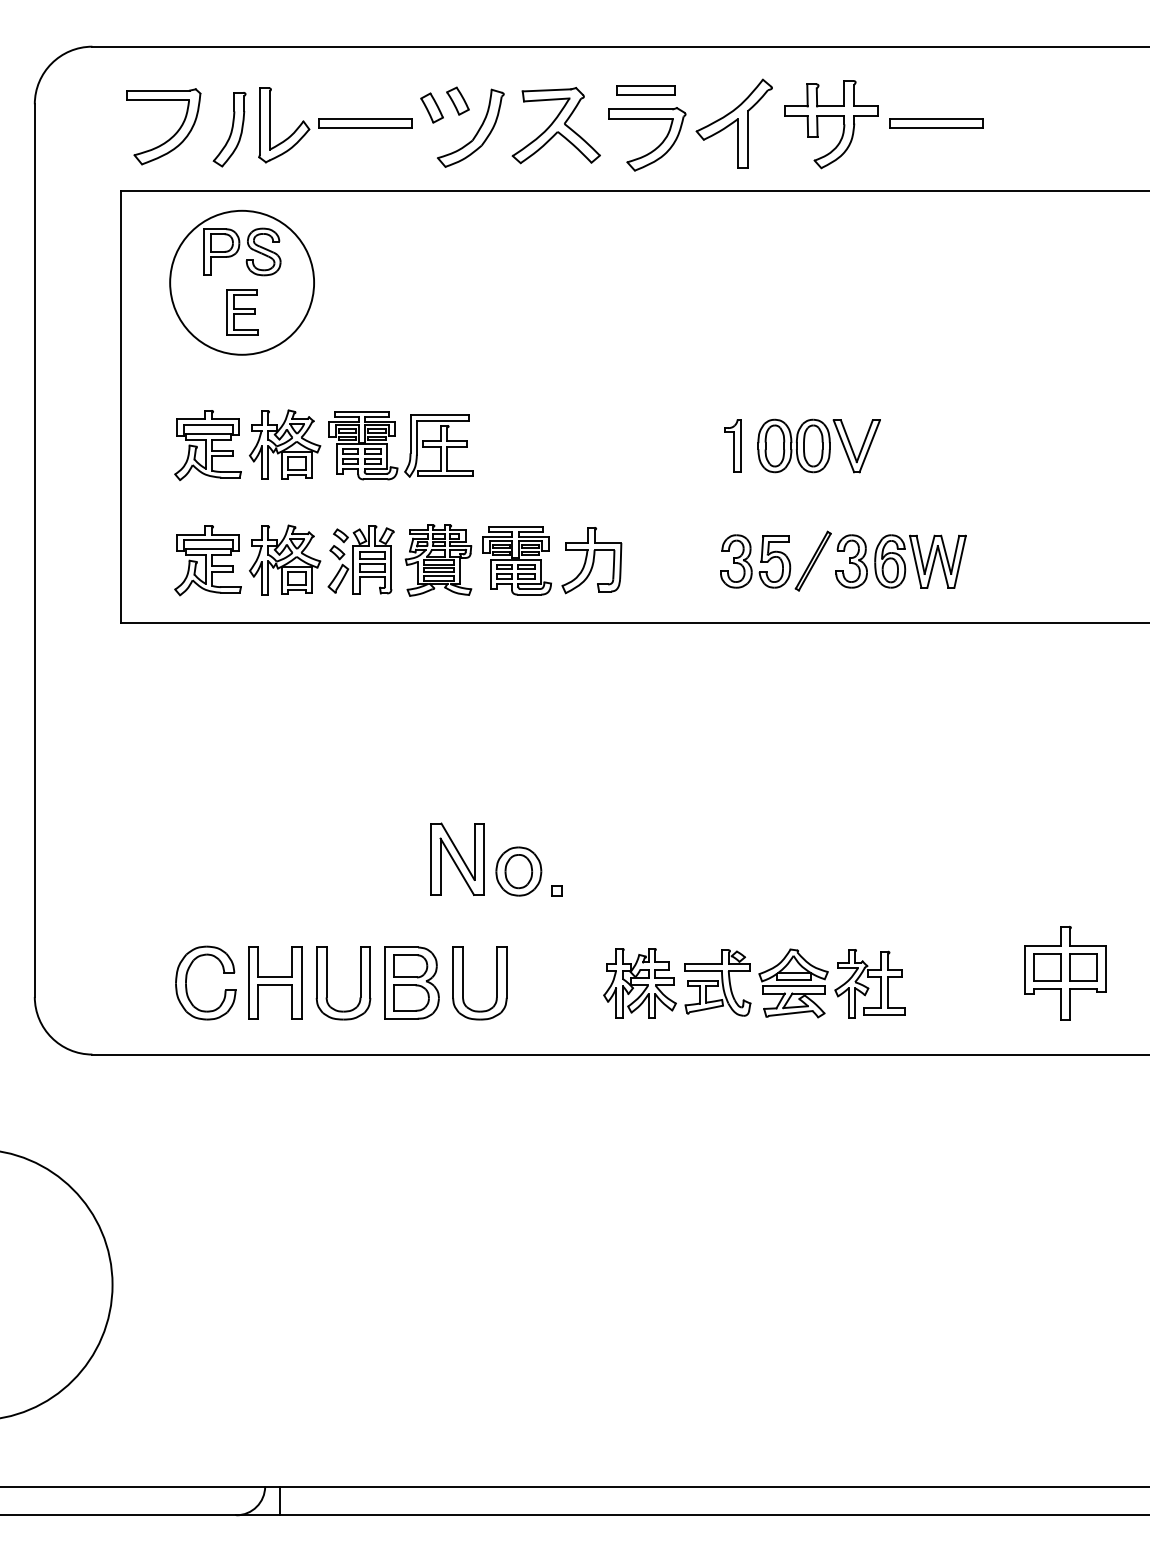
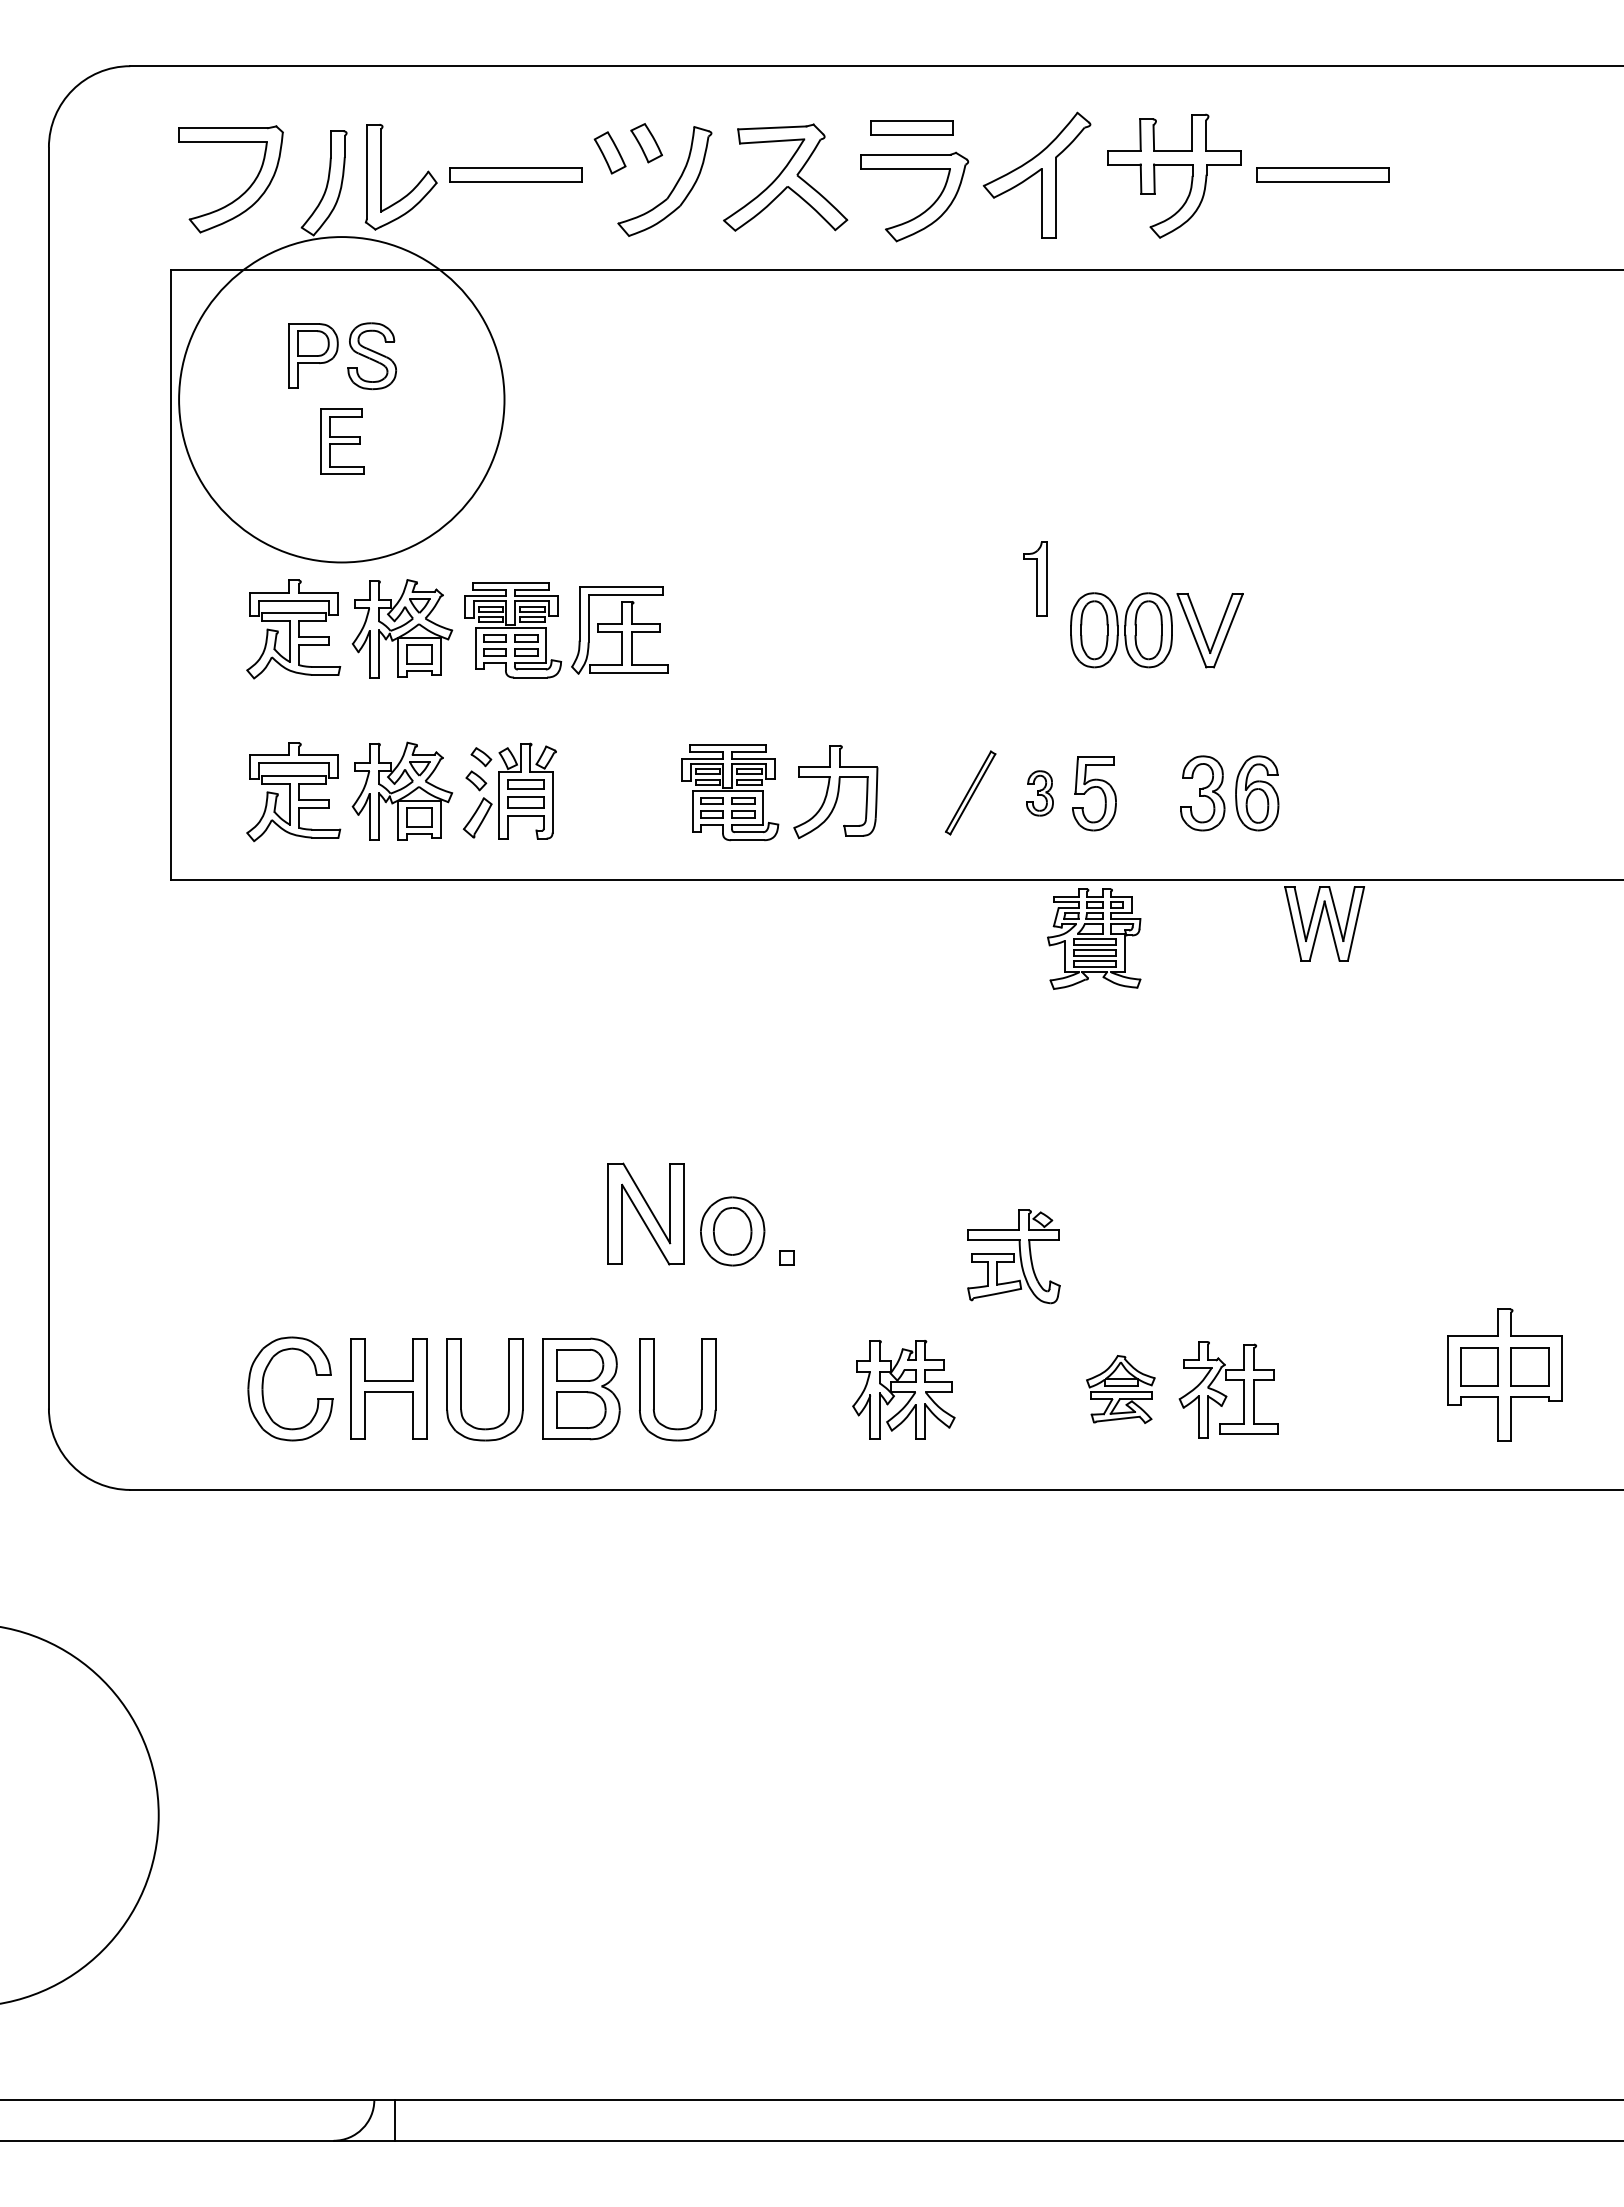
circle: (241, 282) -> (341, 399), size x1.6
part: (733, 445) -> (1035, 578), moved
part: (438, 560) -> (1094, 938), moved
part: (813, 560) -> (970, 792), moved
part: (736, 561) -> (1039, 793), size x0.6
part: (937, 561) -> (1324, 923), moved
part: (717, 982) -> (1013, 1256), moved
part: (793, 983) -> (1120, 1389), size x0.7

